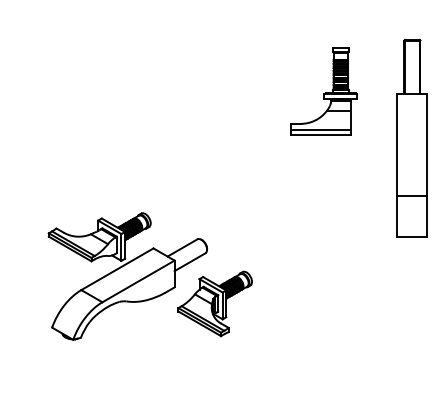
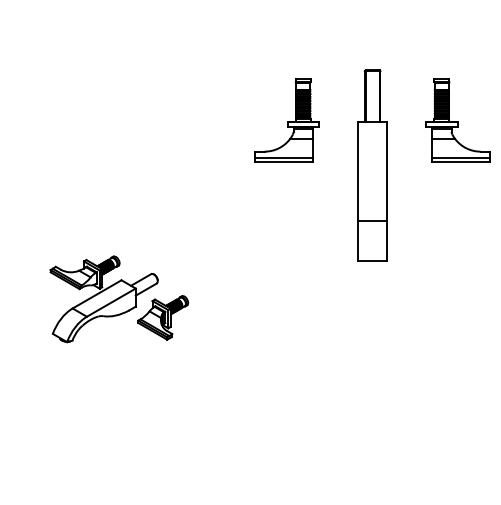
part: (150, 276) -> (119, 299), size x0.7

